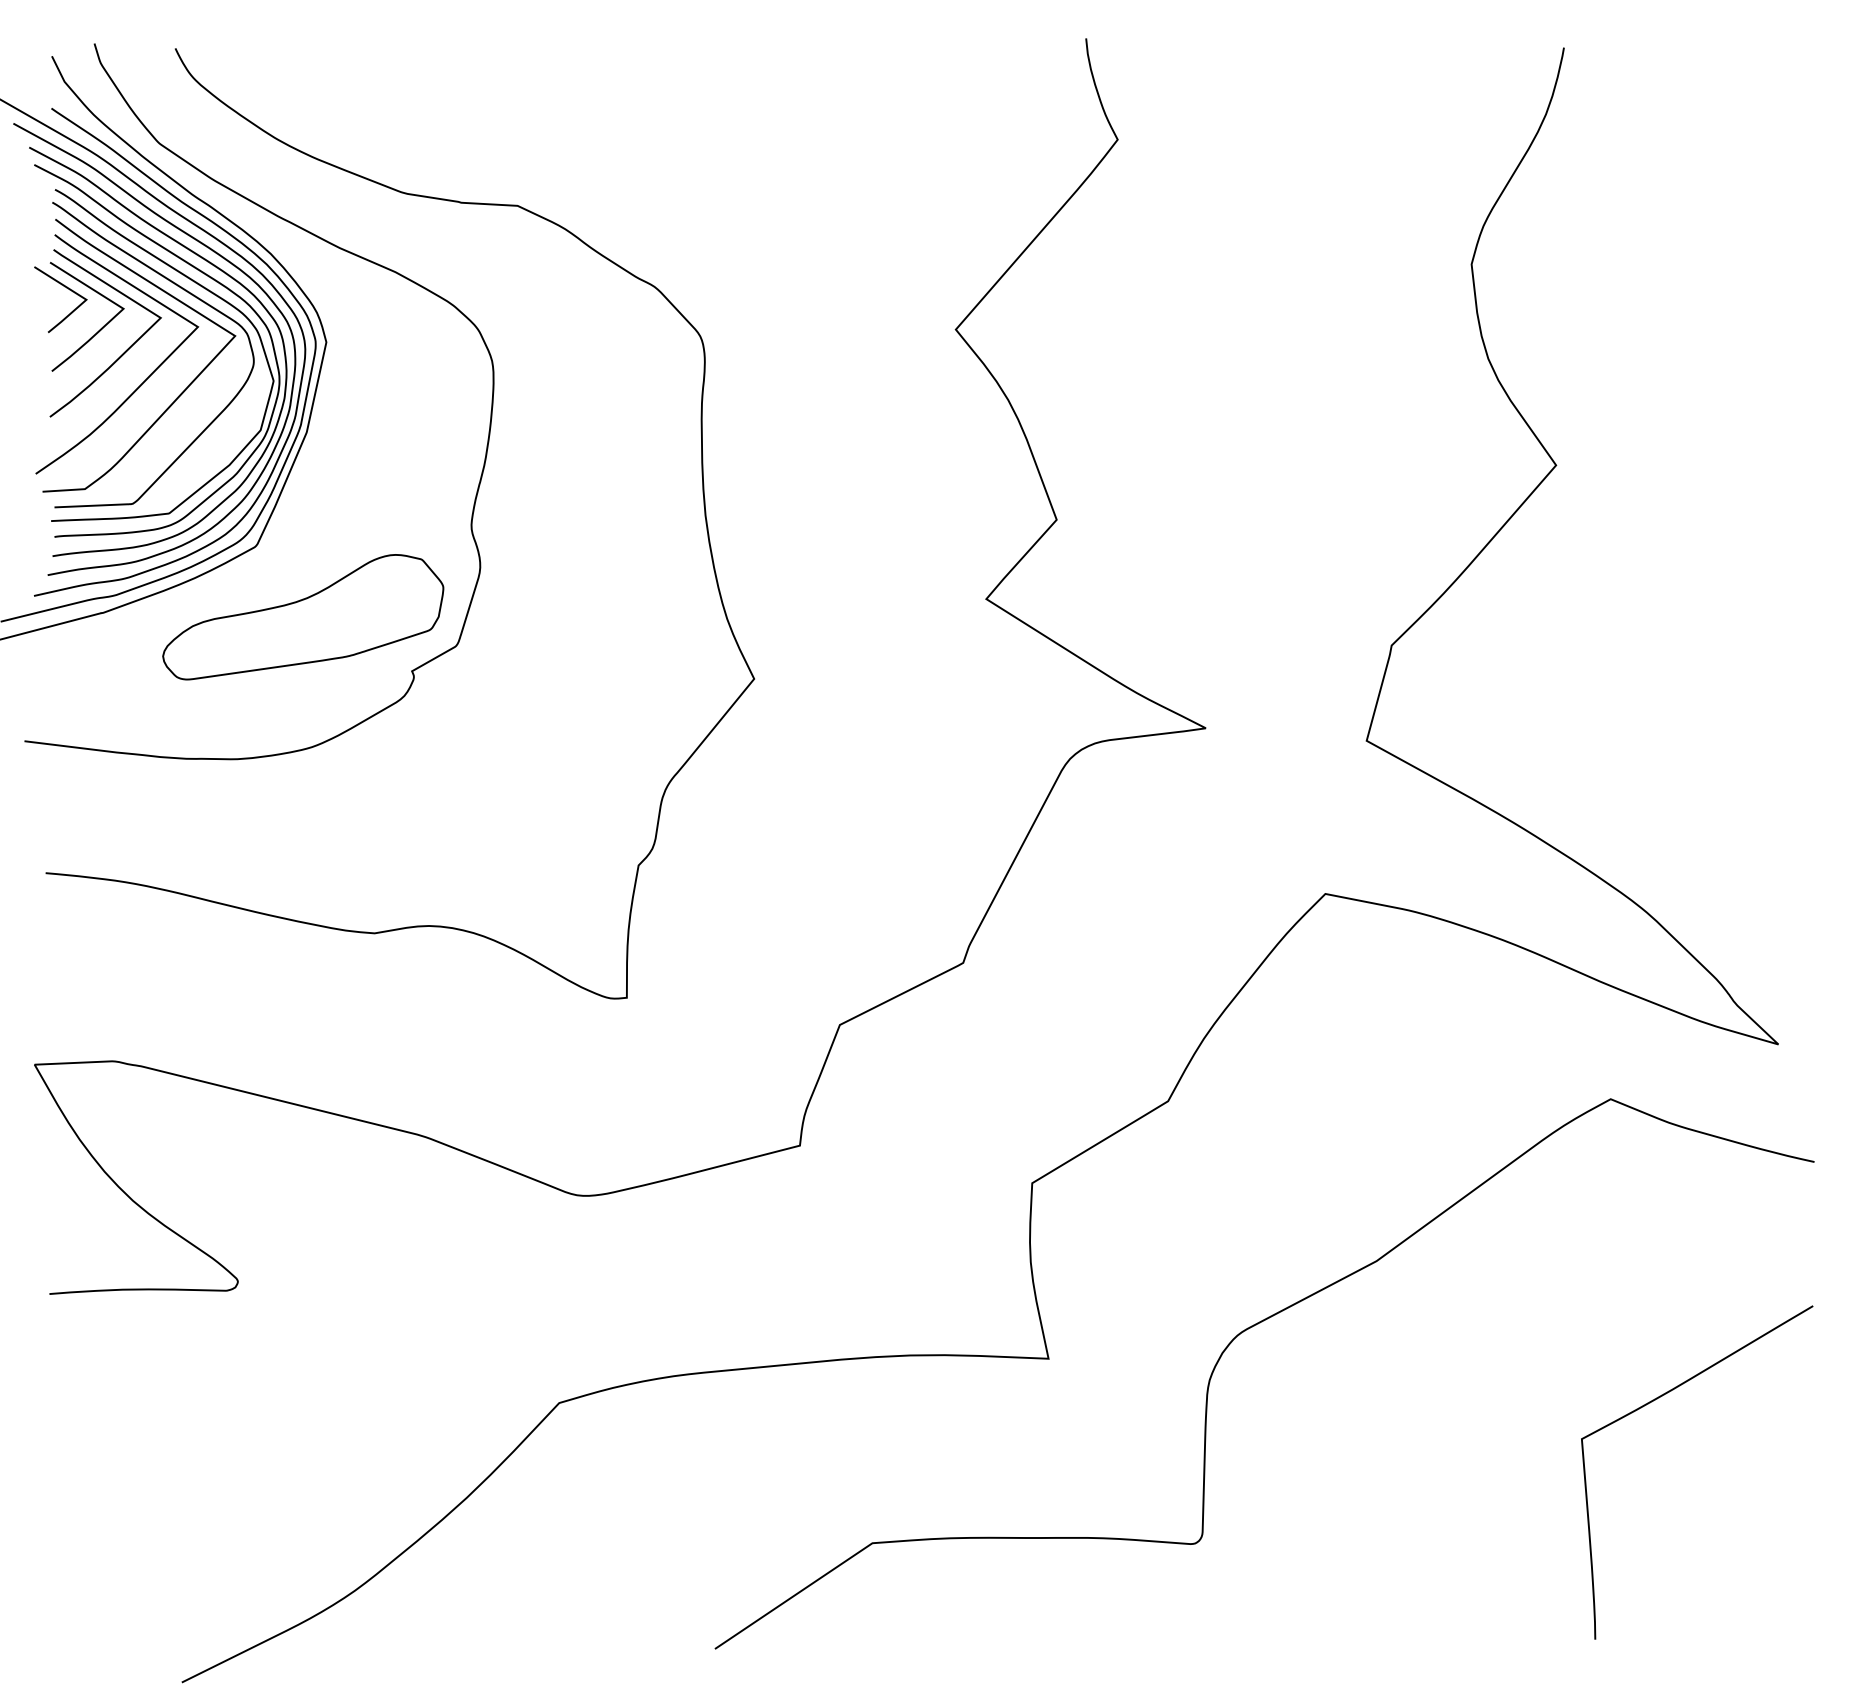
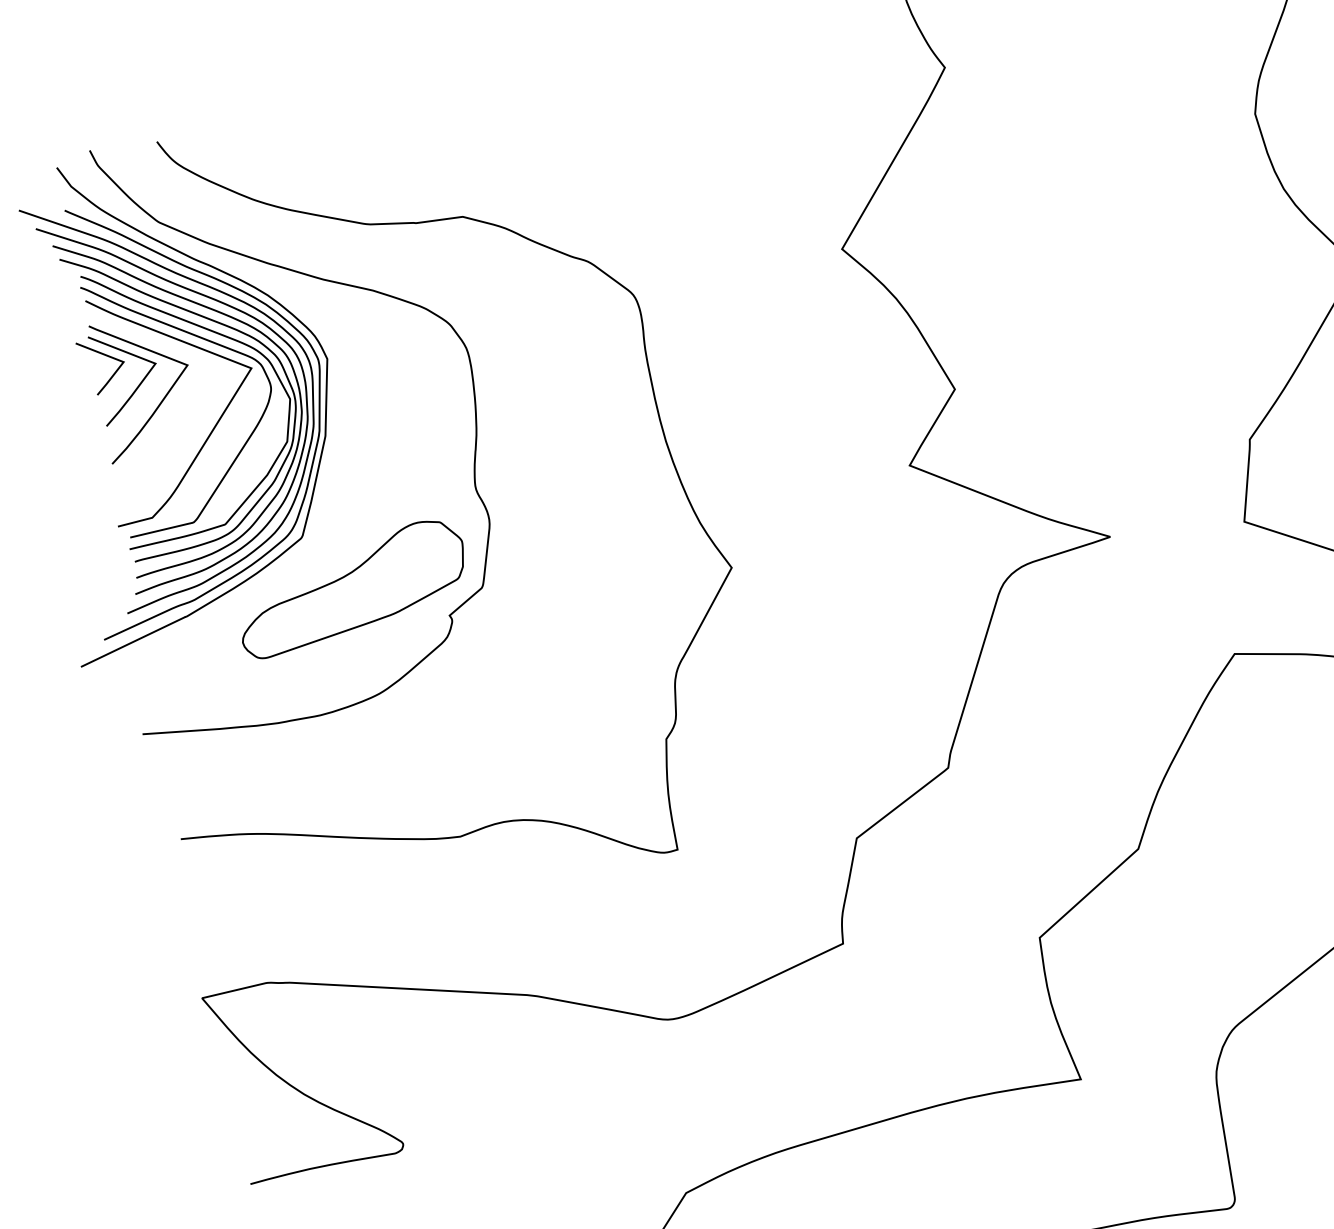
curve: (144, 380) -> (184, 419), removed

